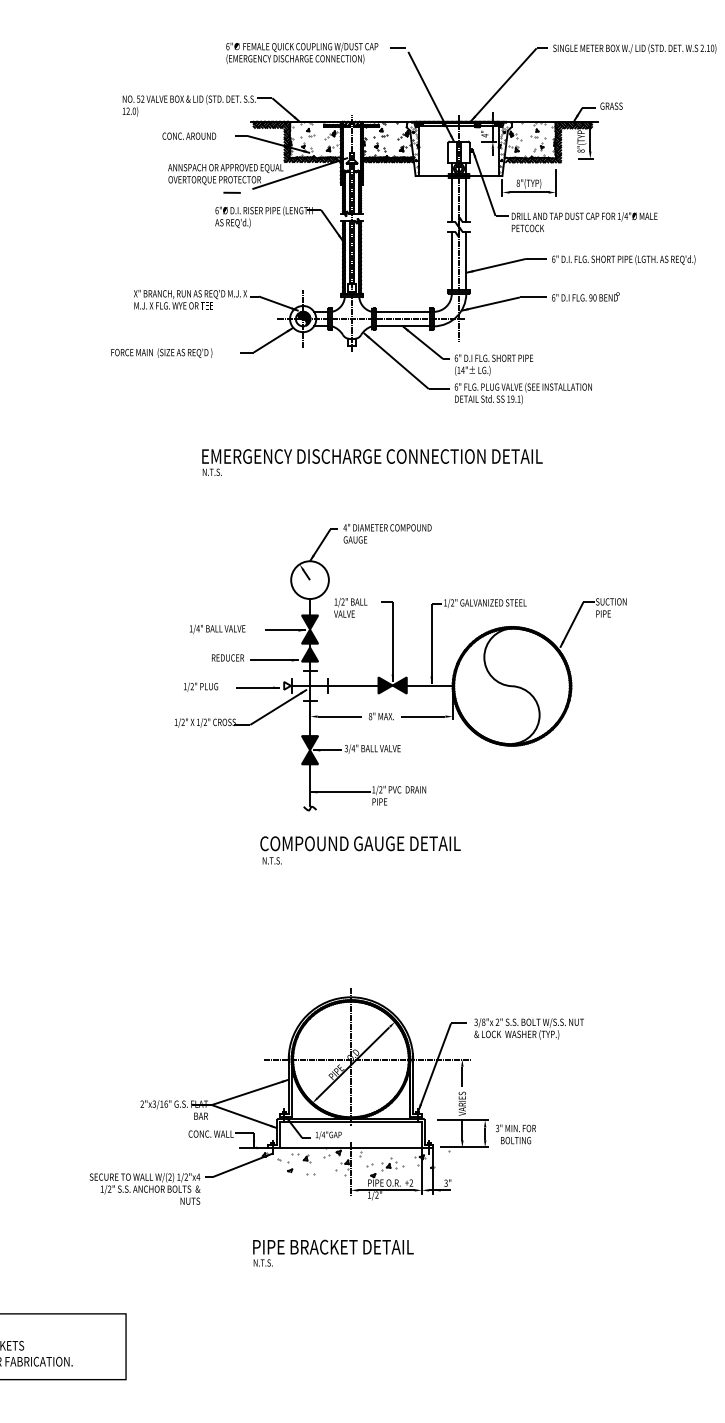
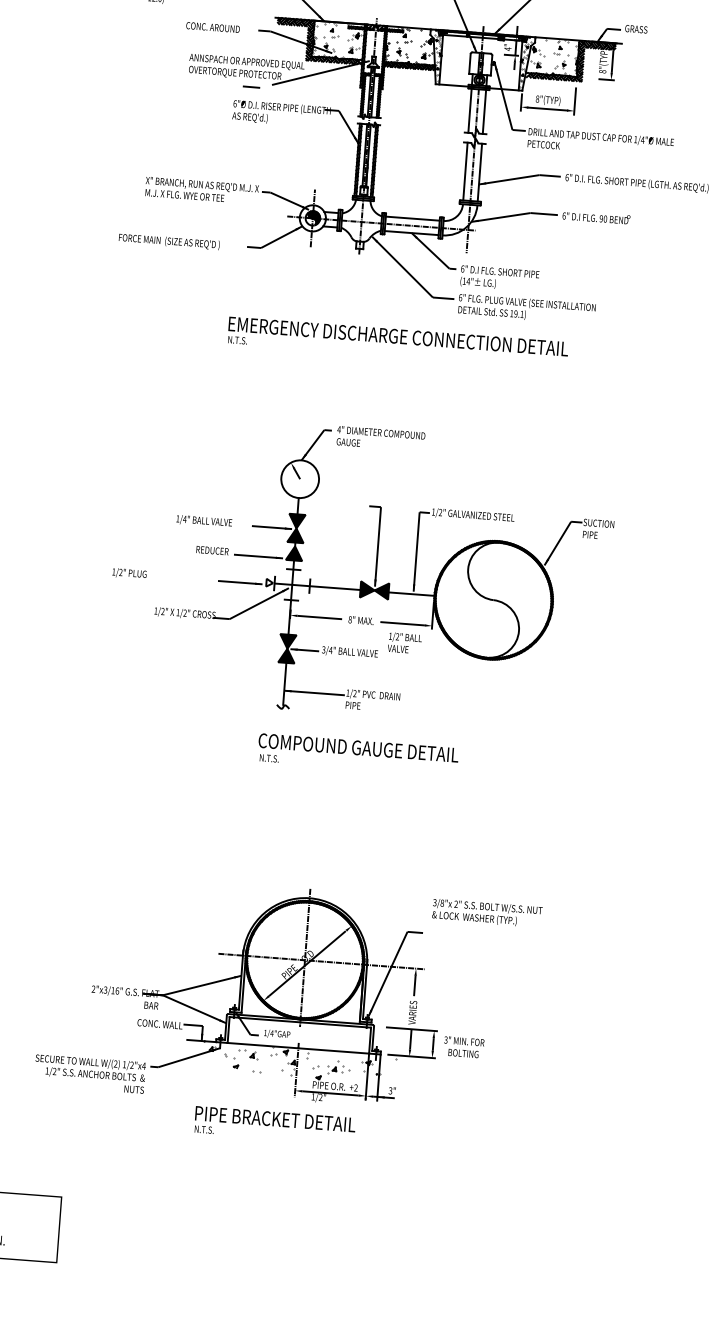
text: (372, 462) -> (398, 342), moved
text: (350, 607) -> (404, 642), moved
text: (201, 686) -> (130, 573), moved
text: (360, 850) -> (358, 754), moved
text: (528, 1028) -> (486, 912), moved
text: (333, 1252) -> (275, 1124), moved

